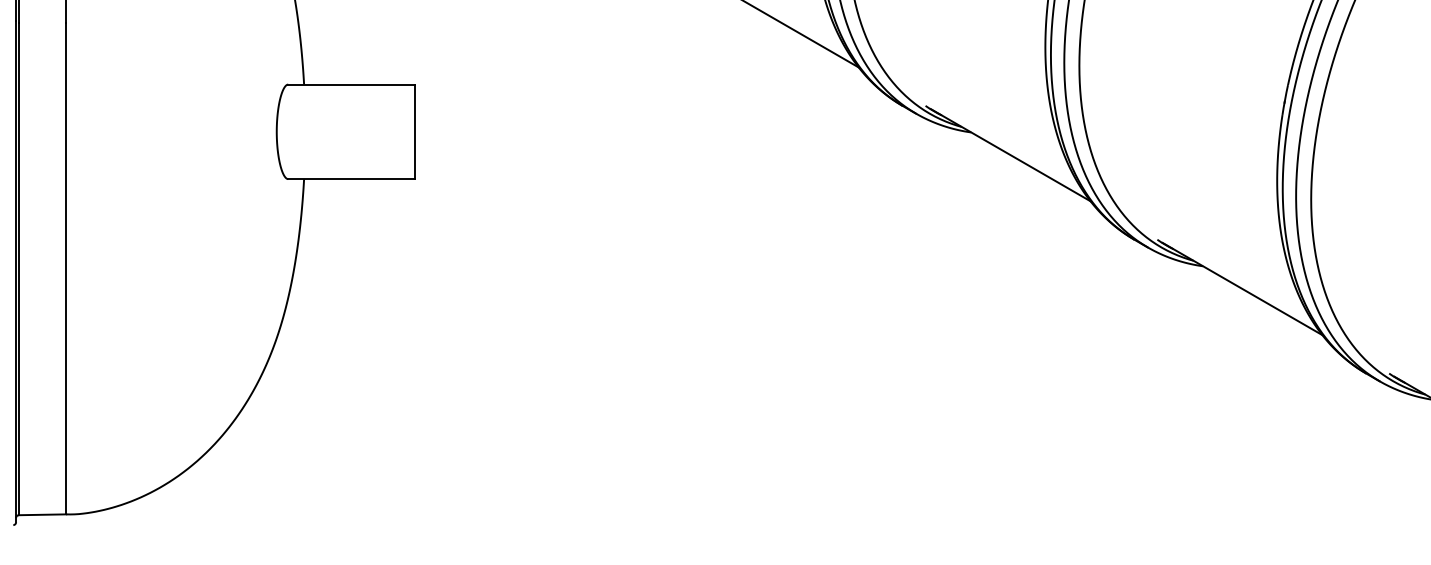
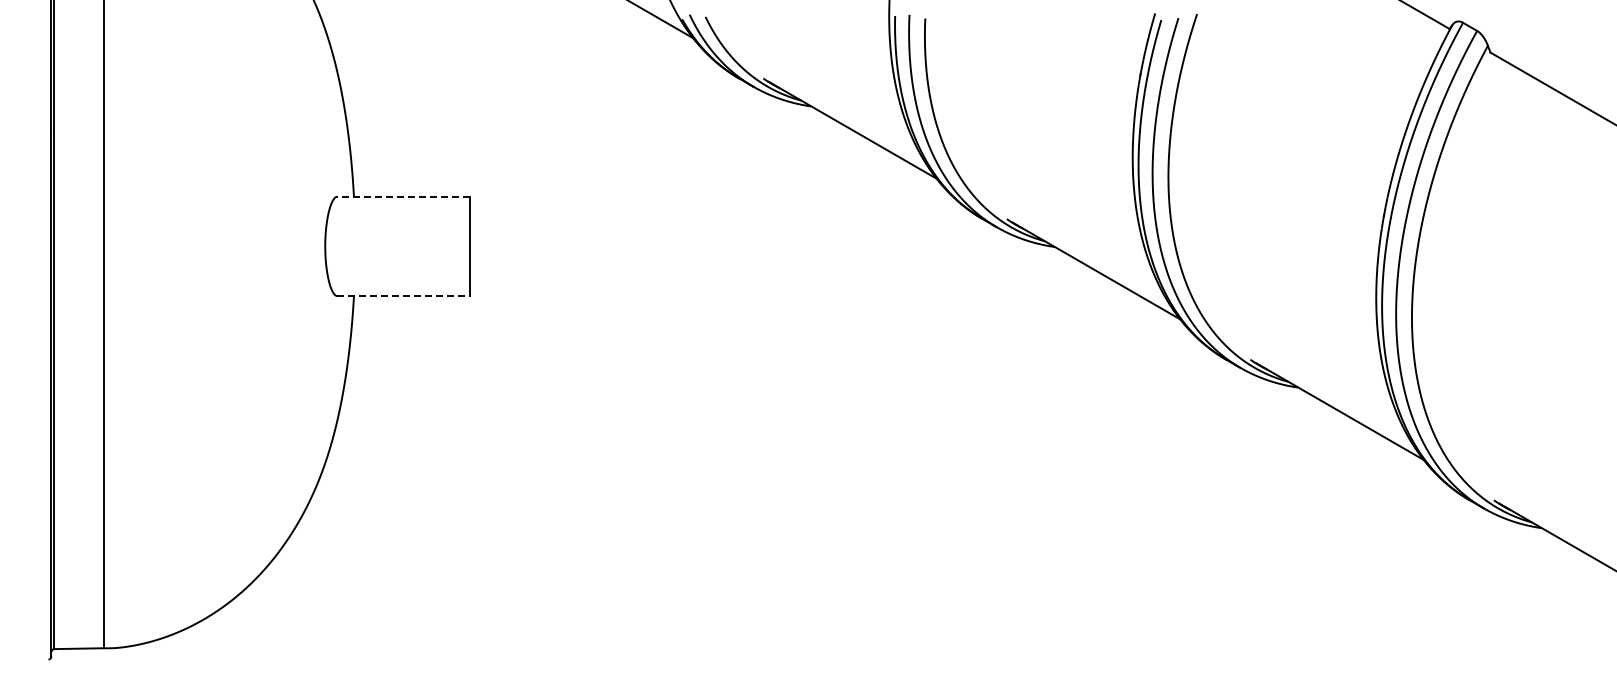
line: (351, 84) -> (403, 196), solid -> dashed
line: (352, 179) -> (404, 296), solid -> dashed

